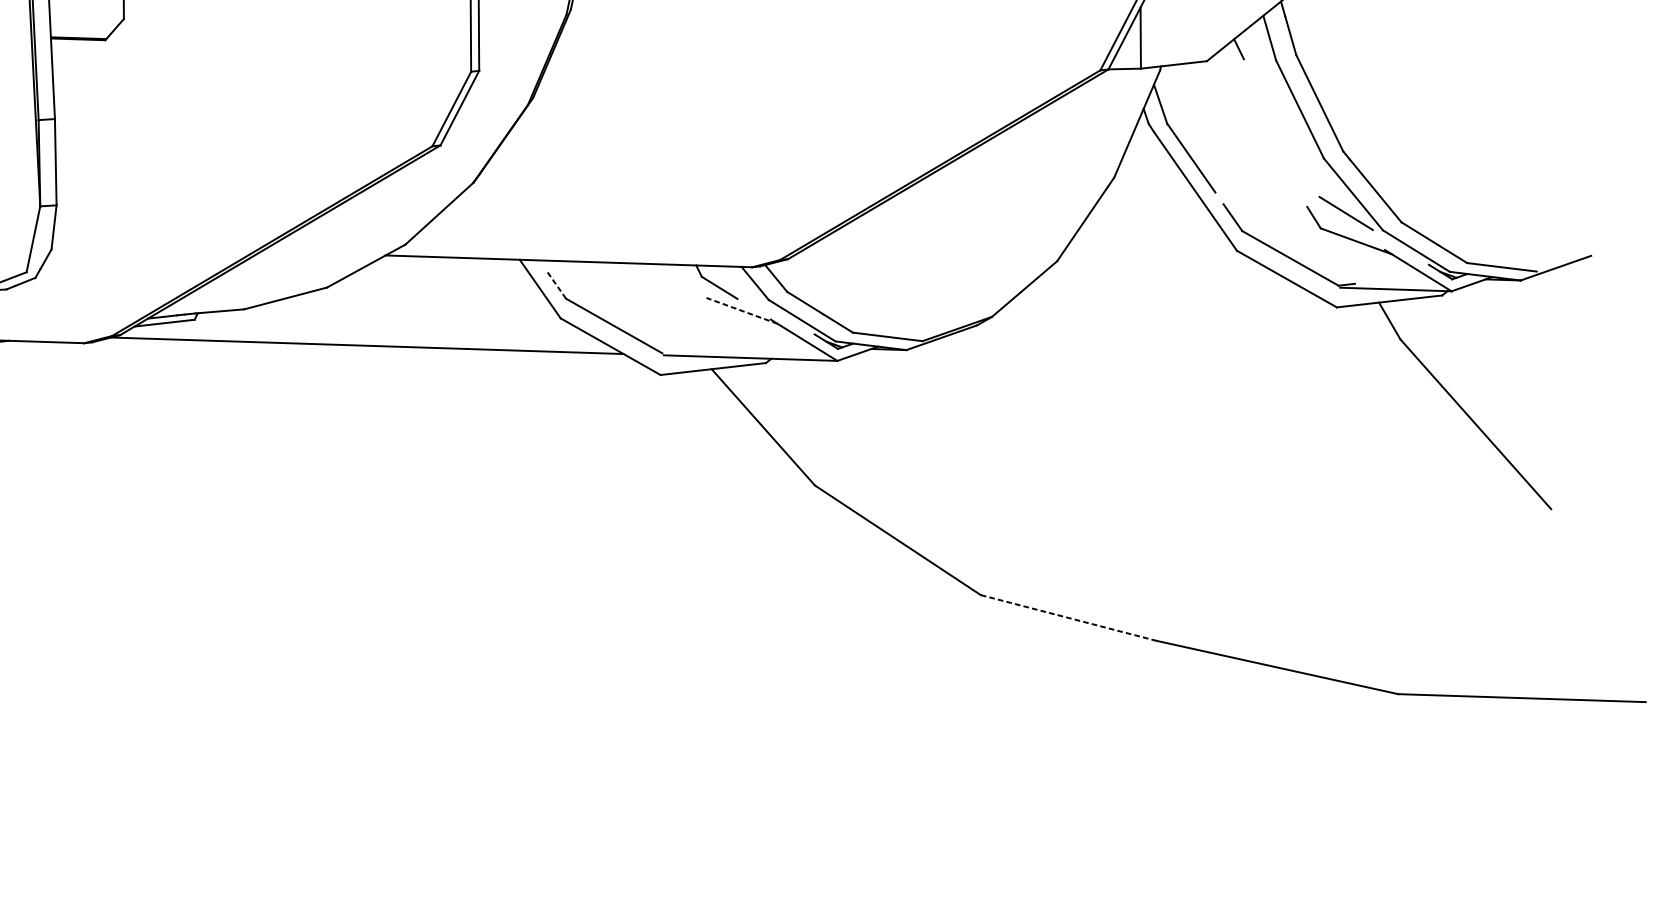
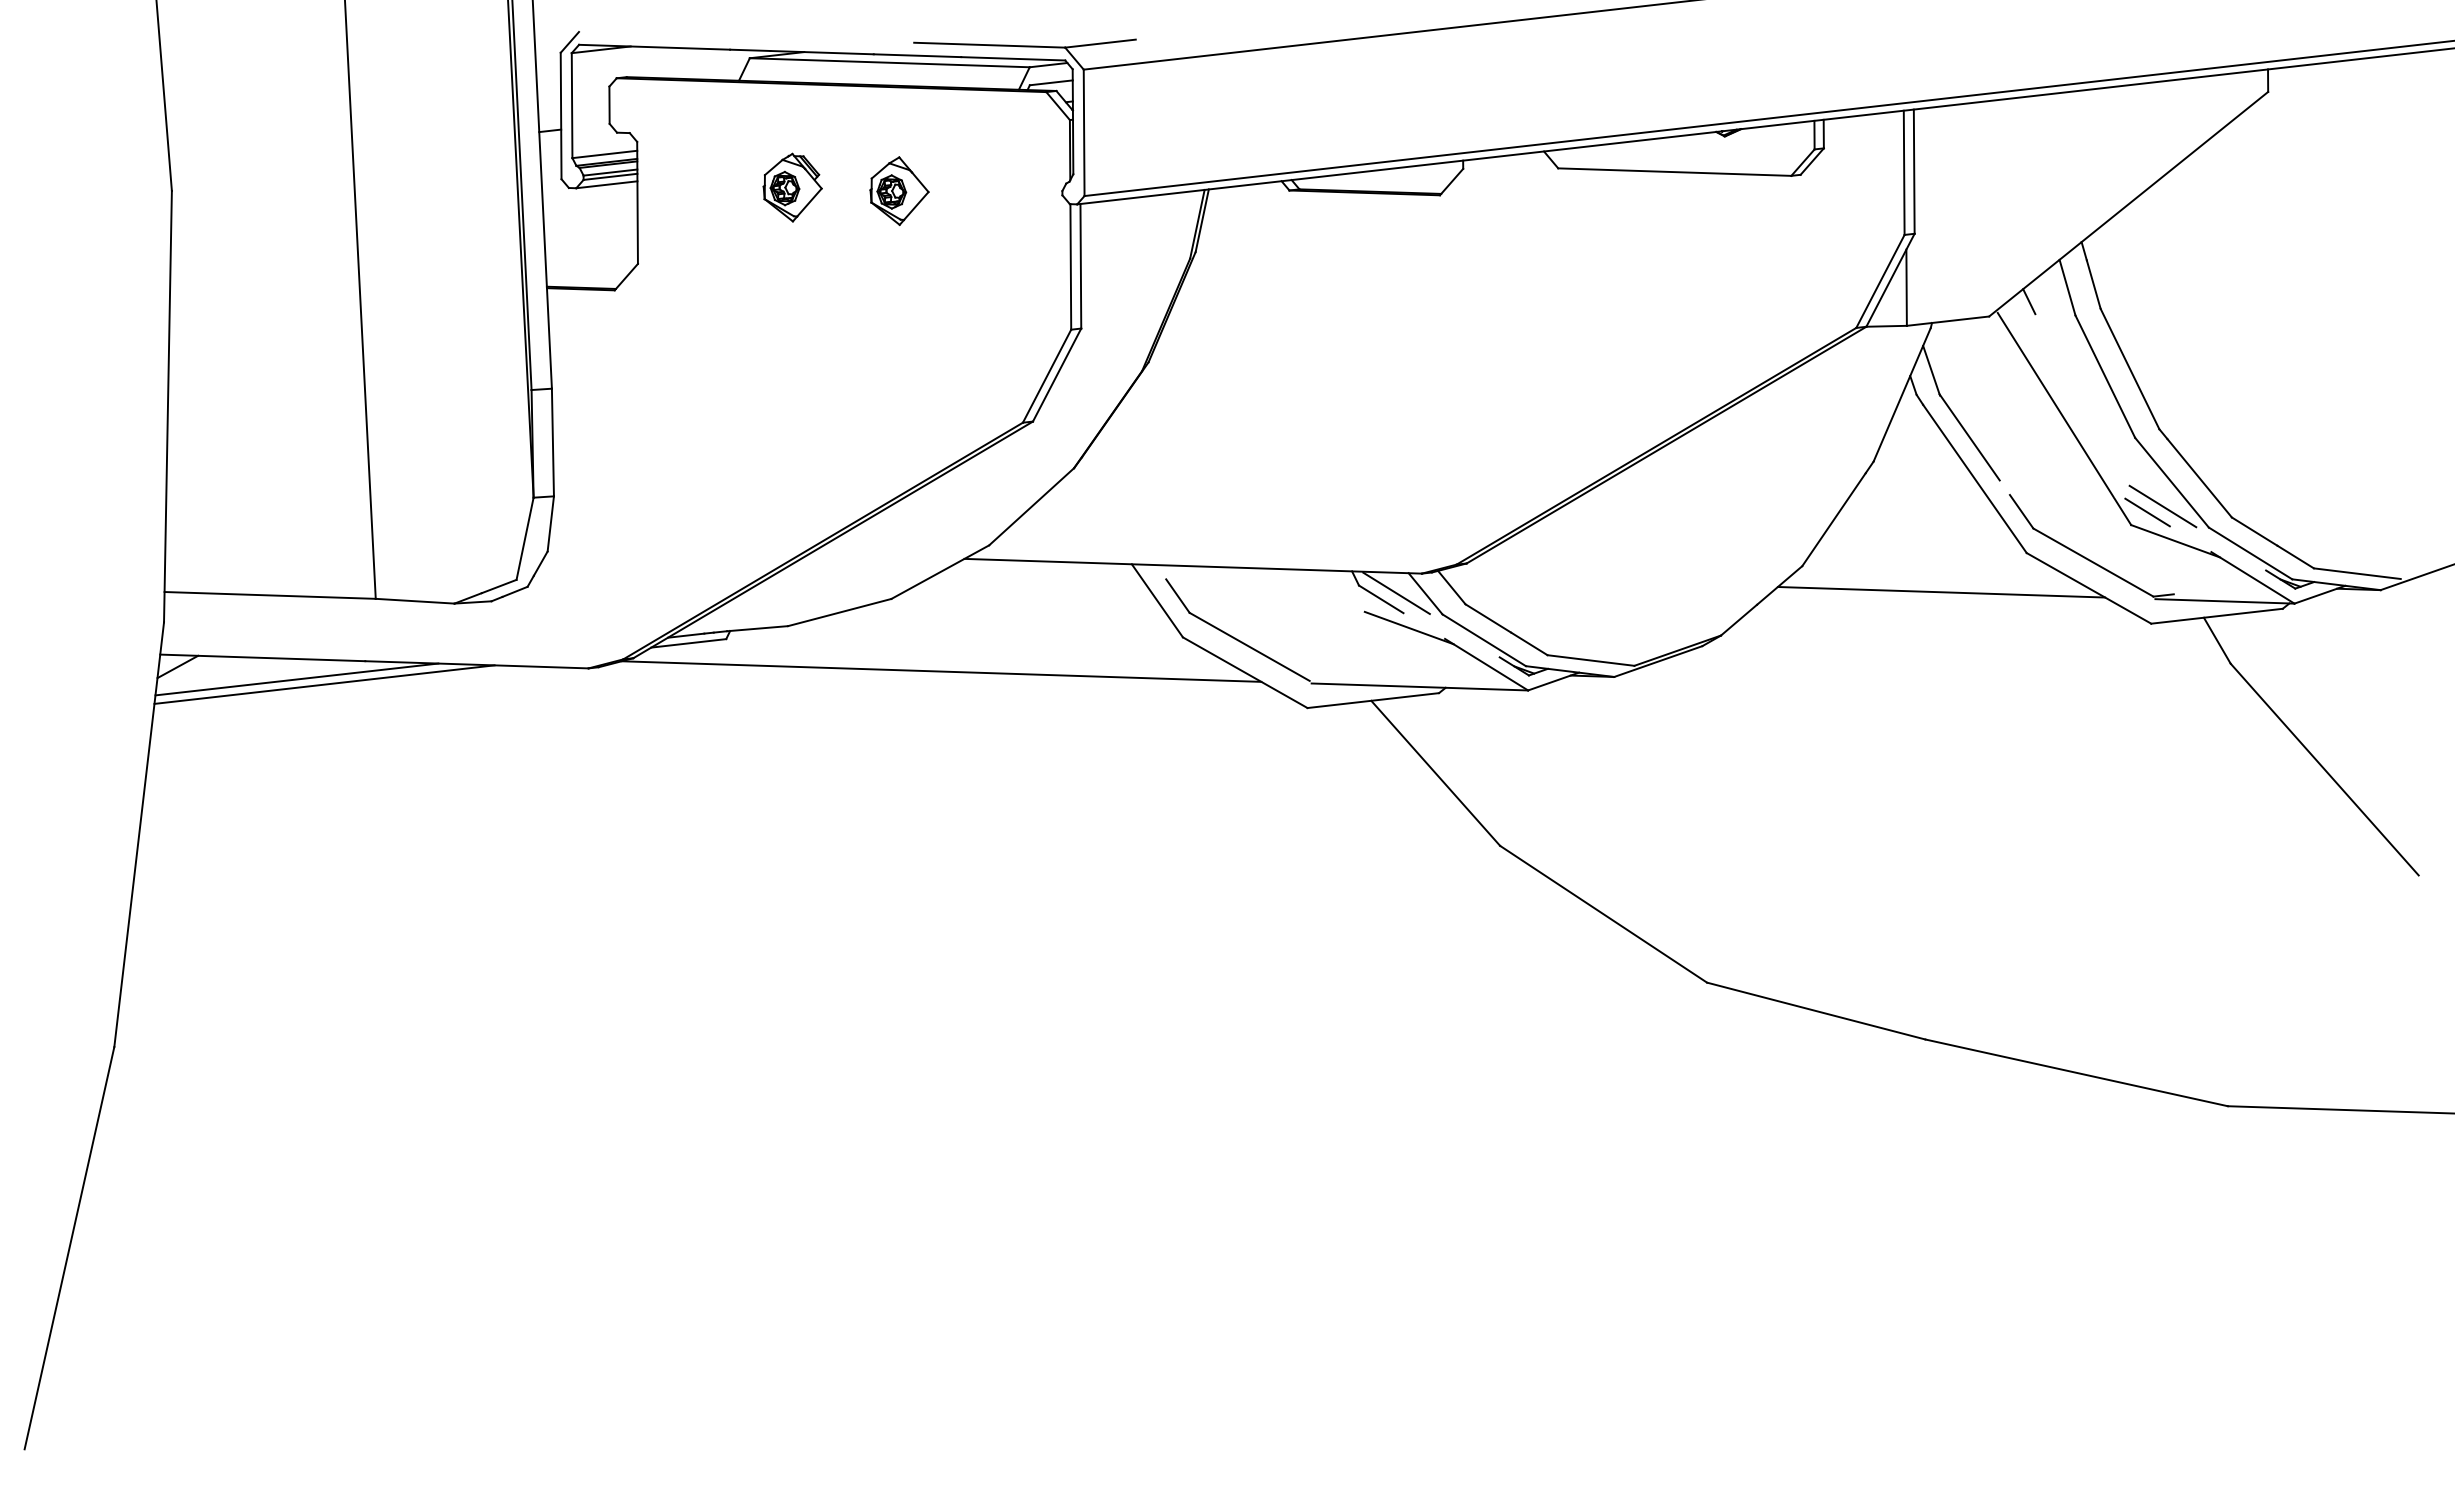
line: (1260, 131) -> (2055, 404), added
line: (1333, 218) -> (2147, 512), added
line: (1168, 282) -> (1941, 592), added
line: (731, 283) -> (1396, 593), added
line: (556, 284) -> (1177, 595), dashed -> solid
line: (741, 310) -> (1408, 627), dashed -> solid
line: (1068, 618) -> (1816, 1011), dashed -> solid

